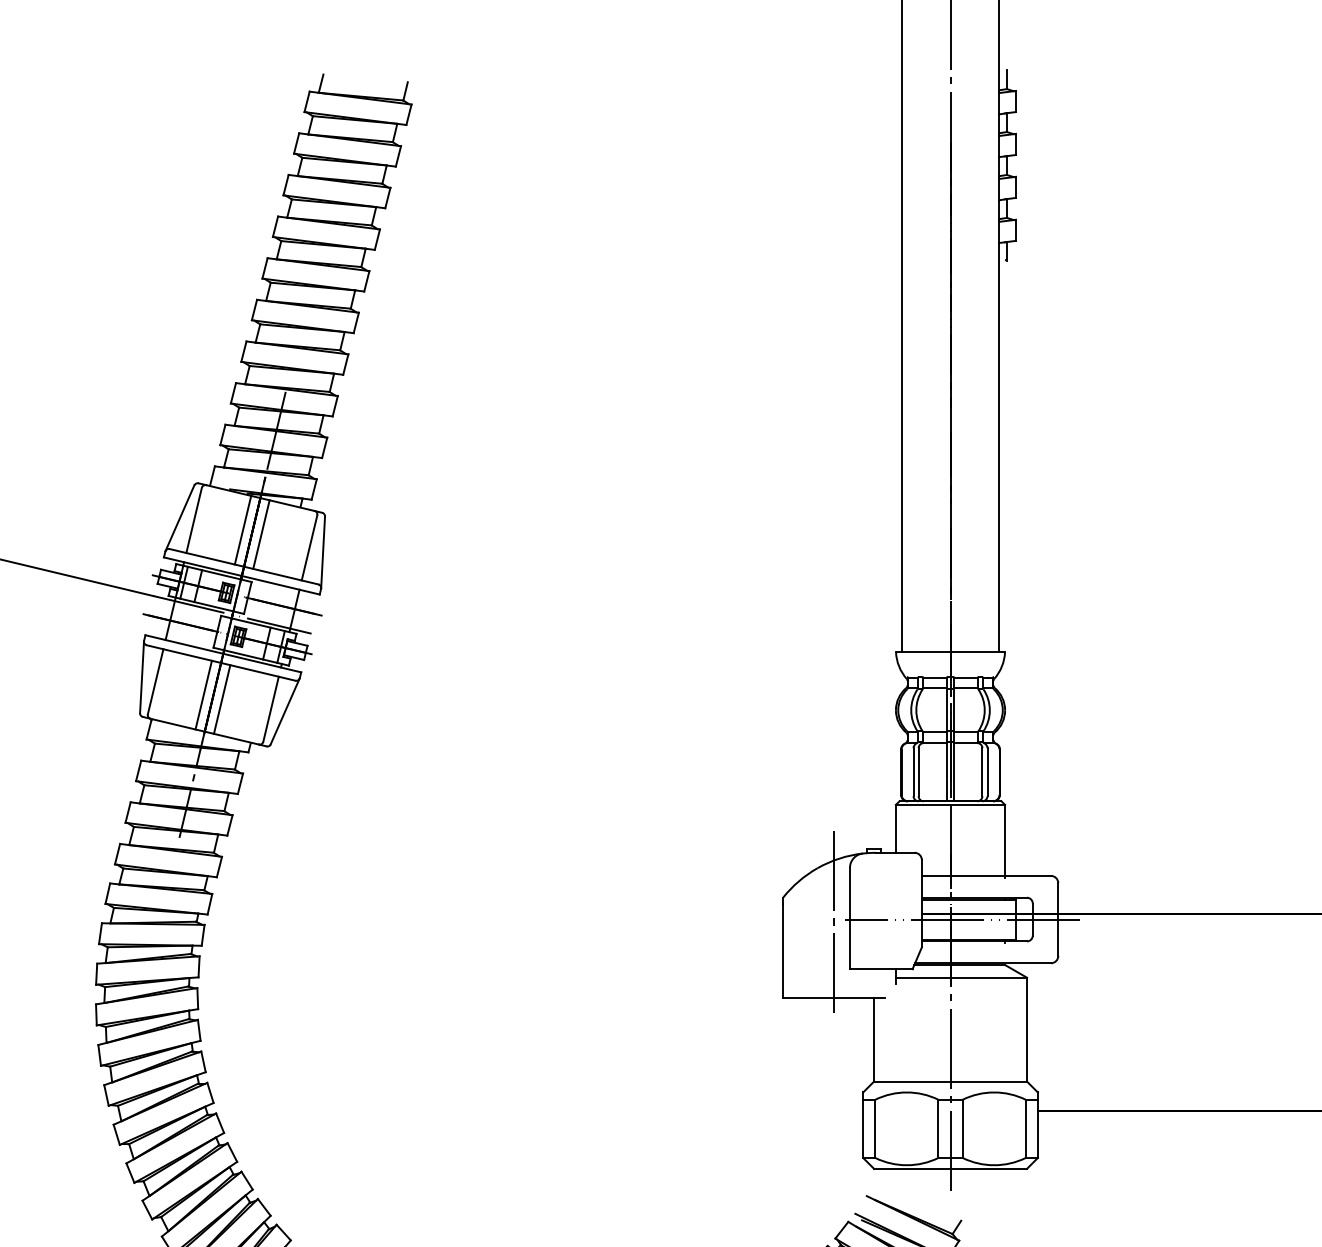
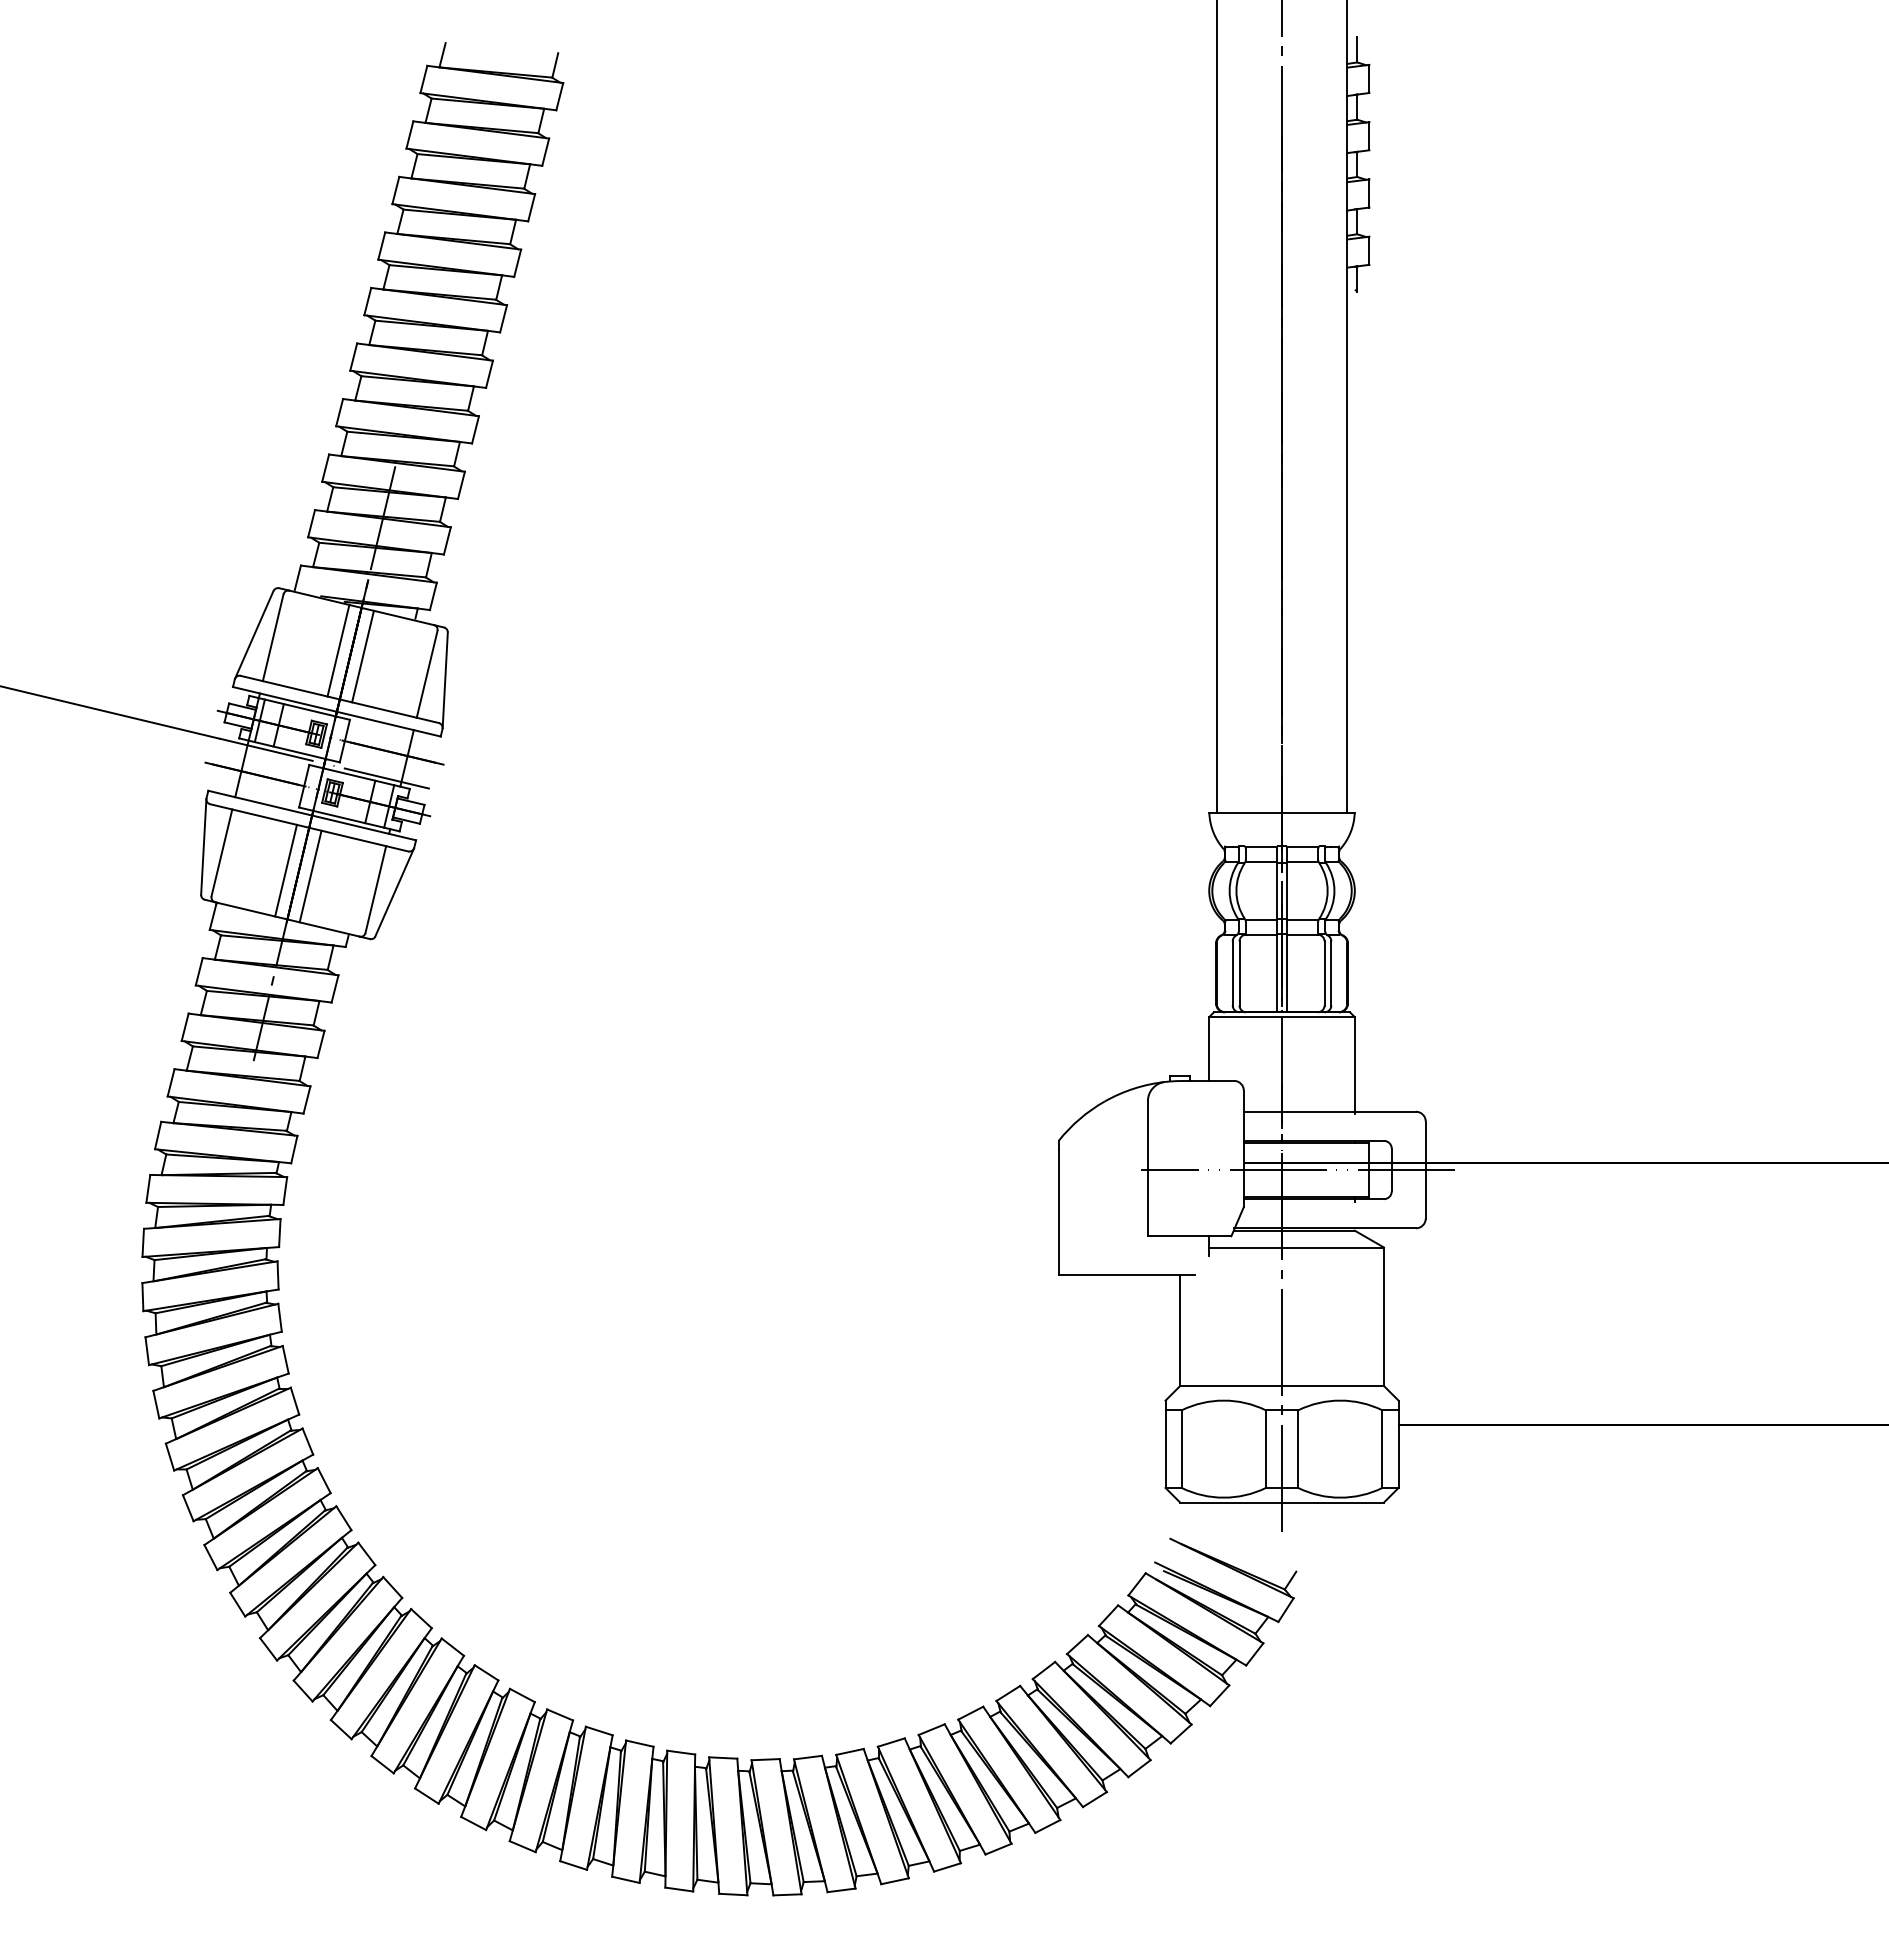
line: (833, 925) -> (1126, 1177), removed

